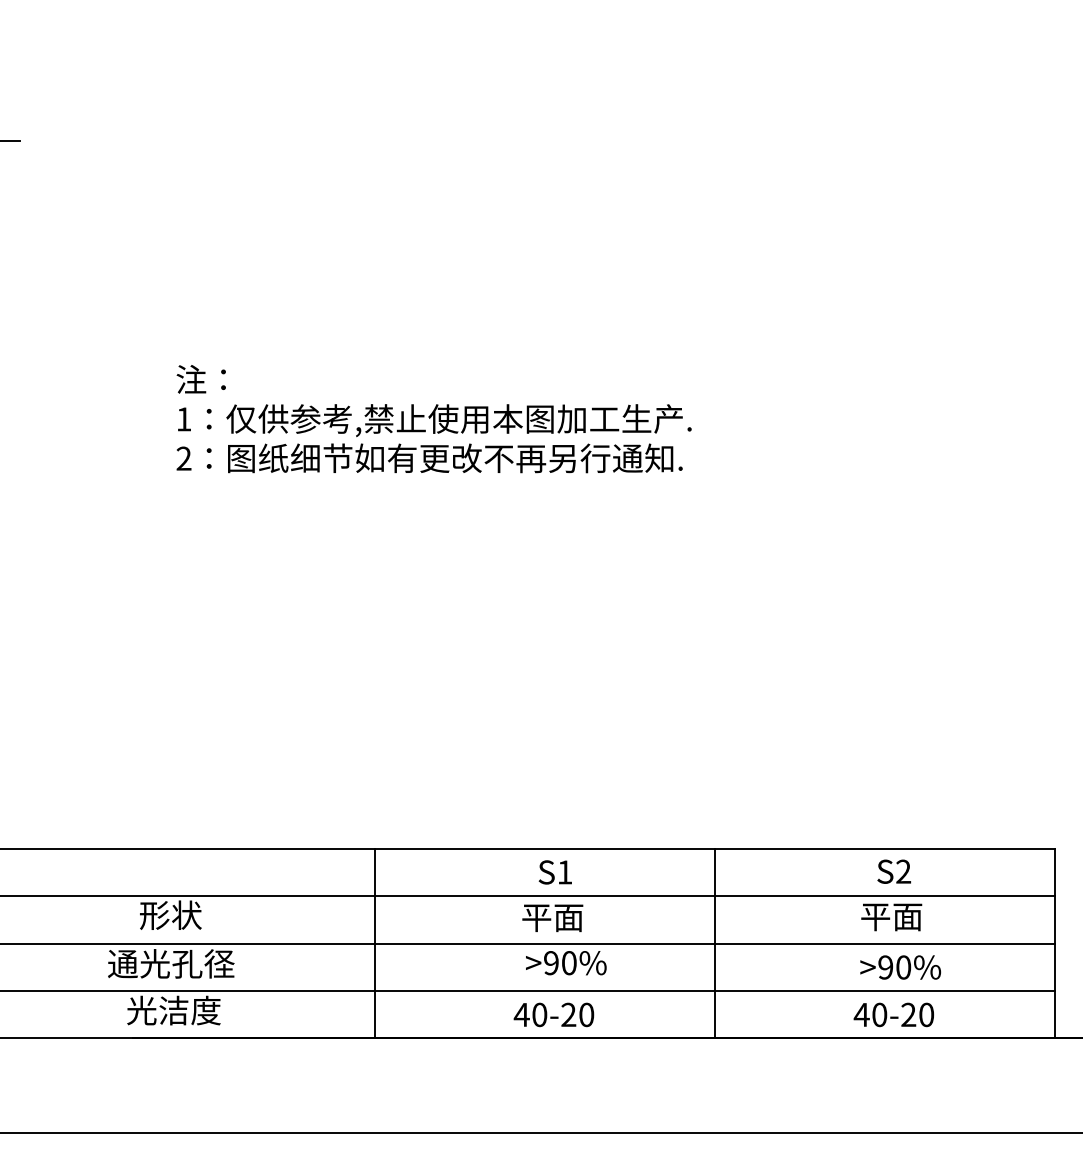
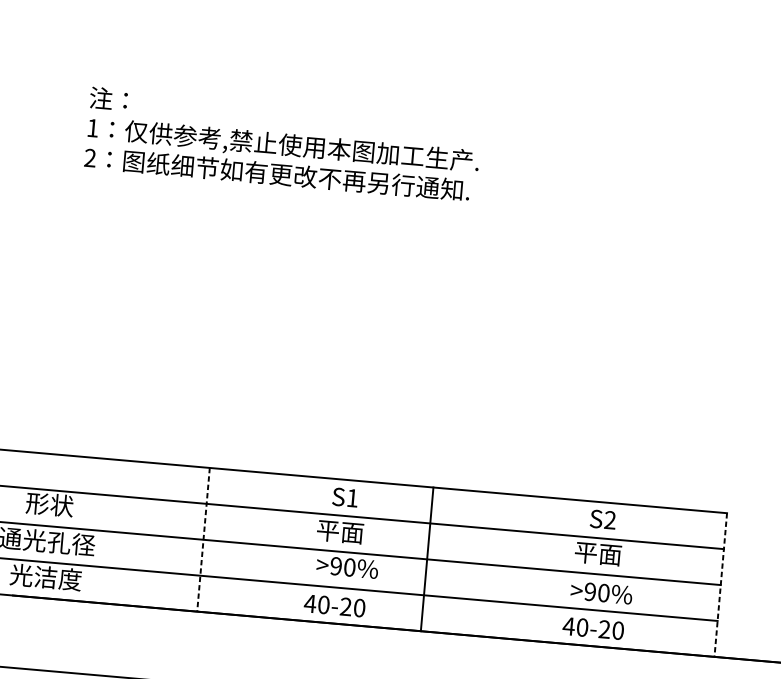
line: (715, 943) -> (427, 559), moved
line: (375, 944) -> (203, 540), solid -> dashed
line: (1055, 944) -> (720, 585), solid -> dashed

